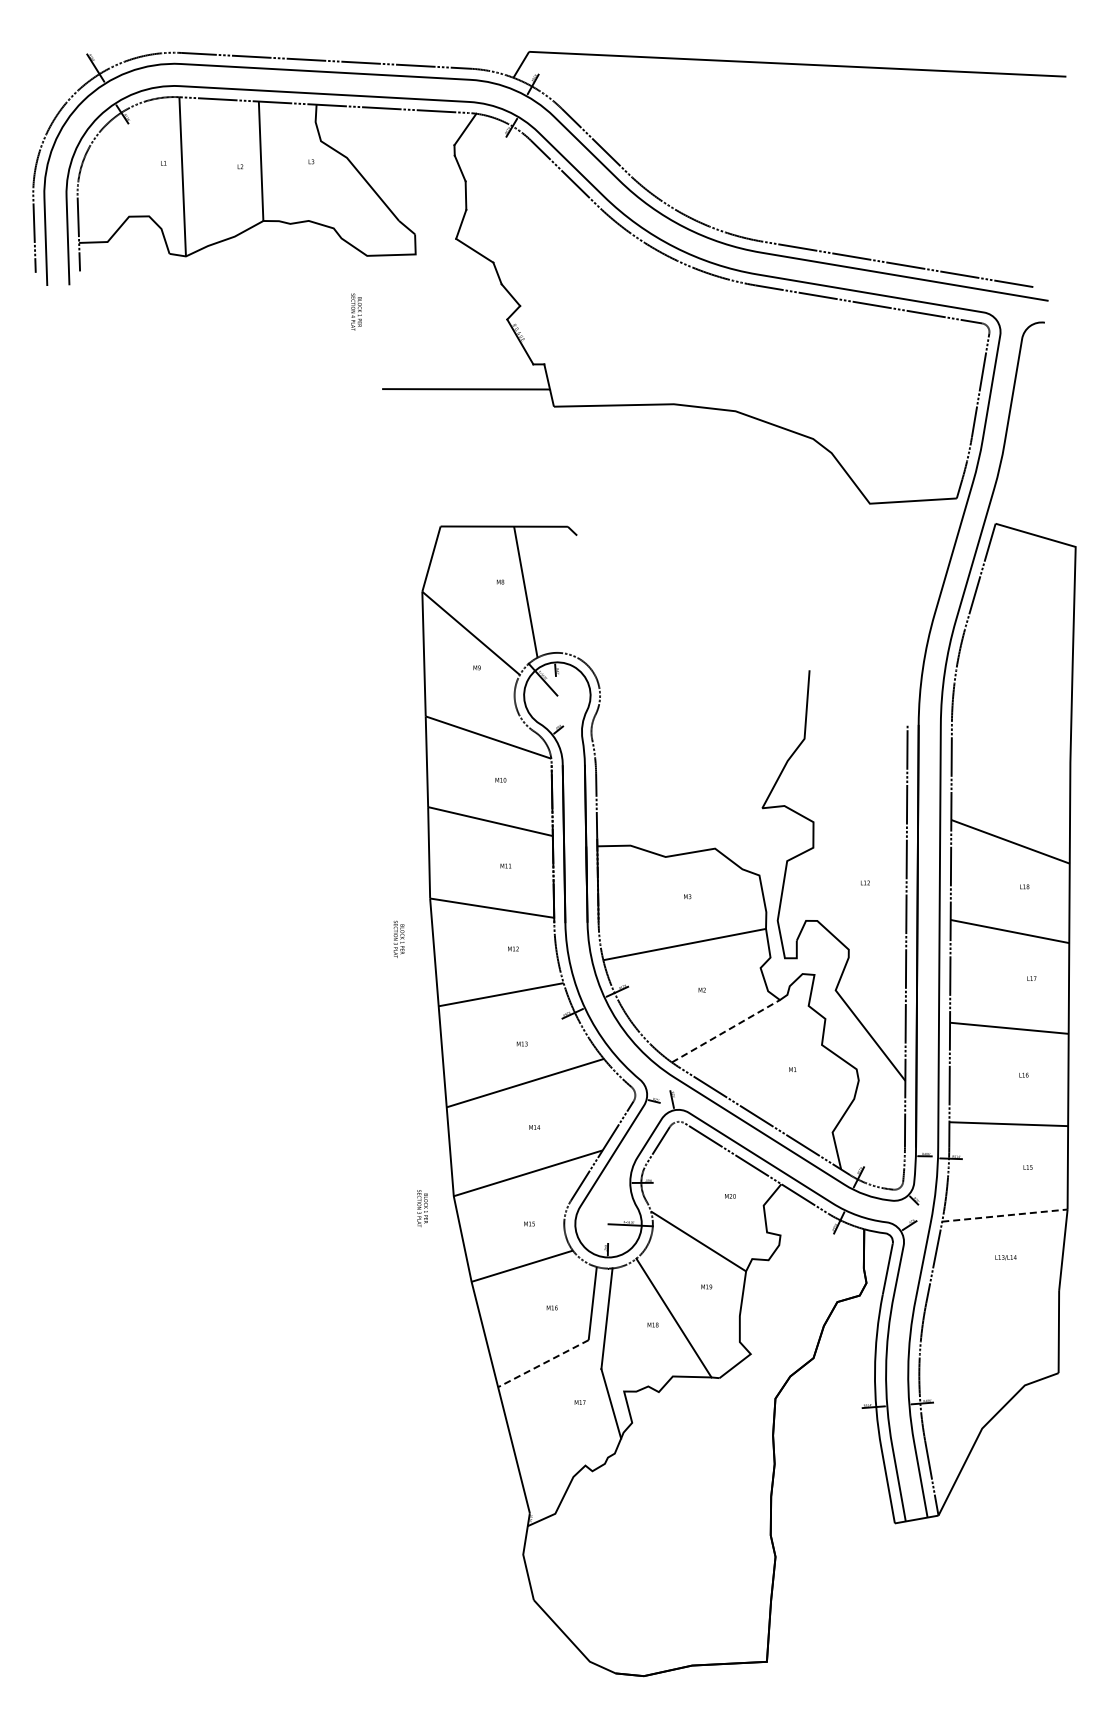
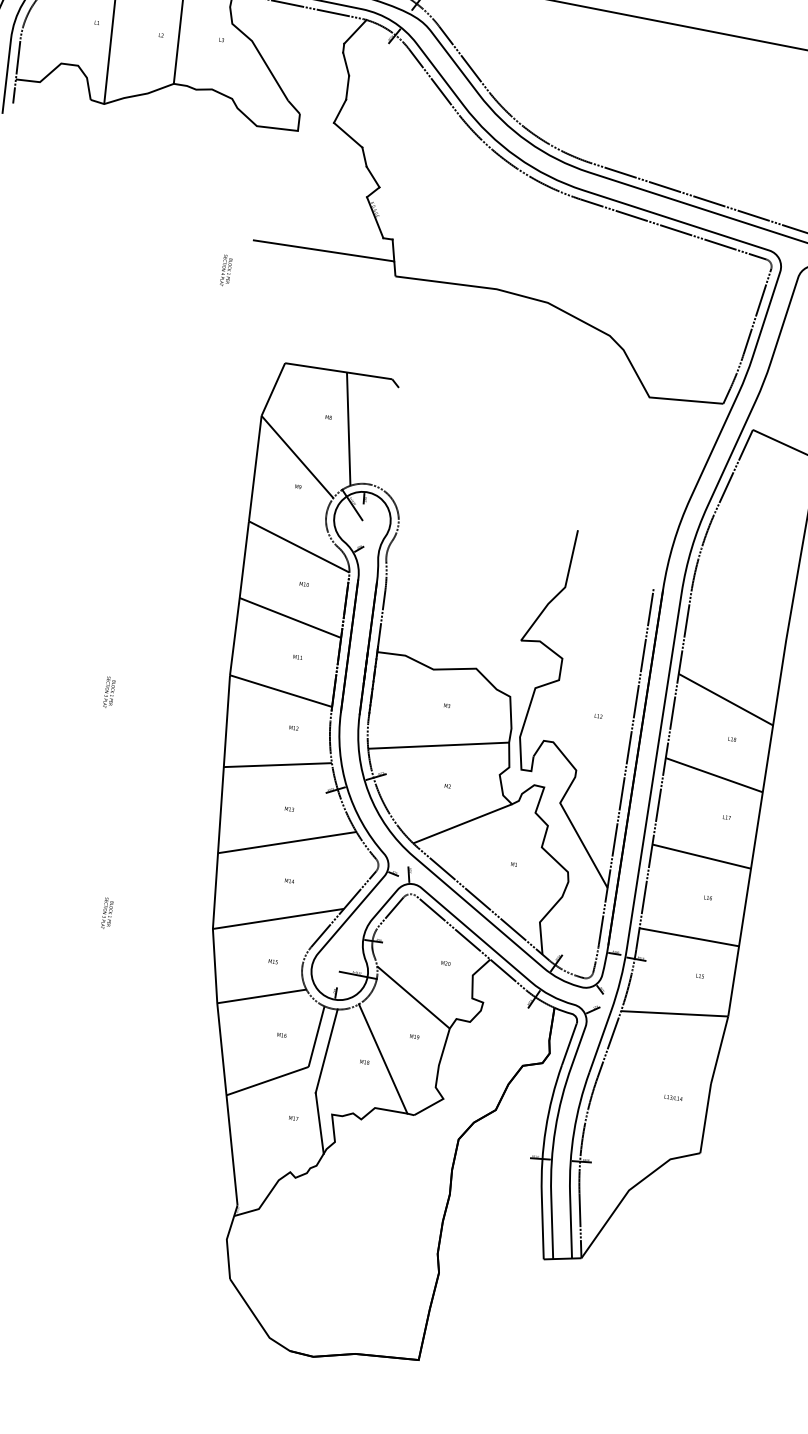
text: (356, 311) -> (226, 270), moved
text: (398, 938) -> (109, 691), moved
line: (726, 1030) -> (463, 823), dashed -> solid
text: (422, 1208) -> (107, 913), moved
line: (1004, 1215) -> (674, 1013), dashed -> solid
text: (1005, 1257) -> (673, 1097), moved
line: (542, 1363) -> (266, 1080), dashed -> solid

